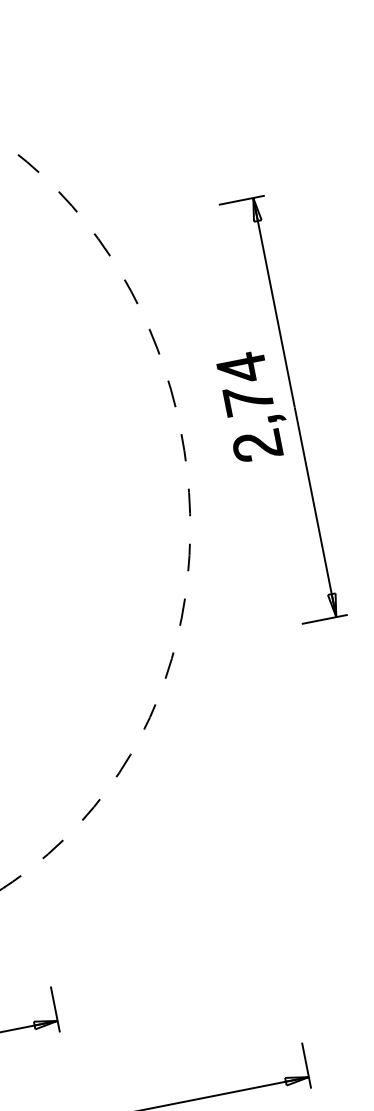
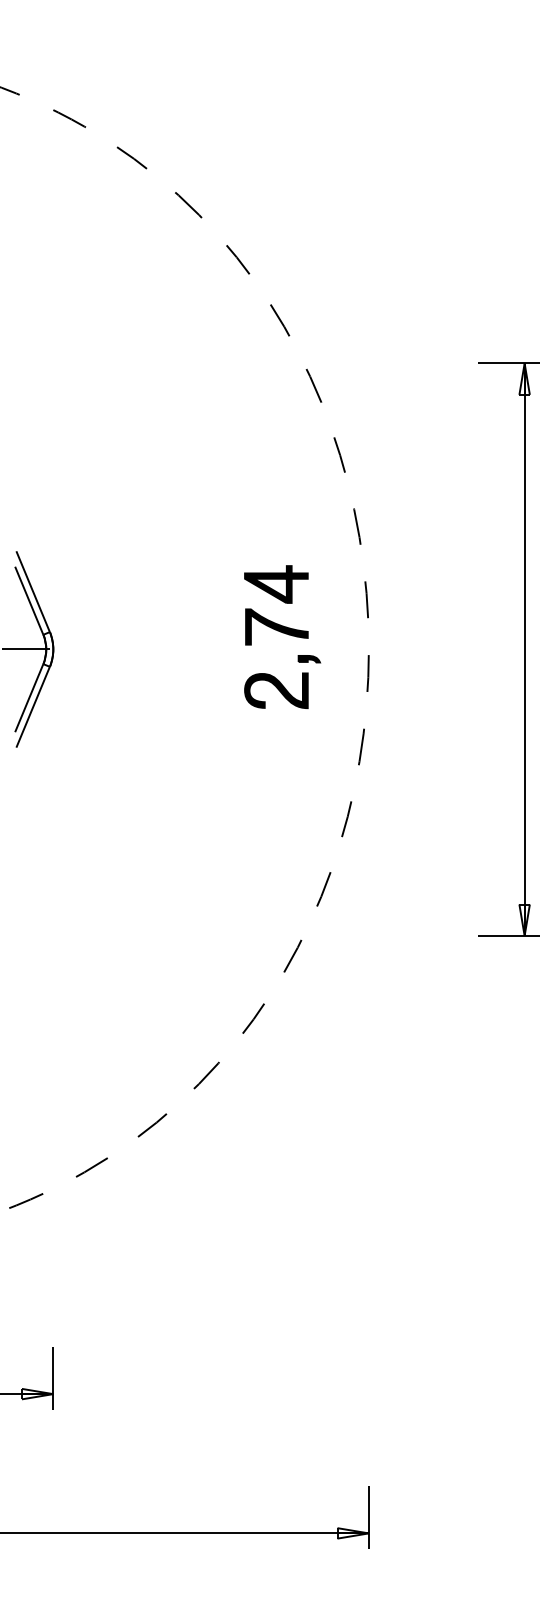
part: (254, 406) -> (282, 637), moved

